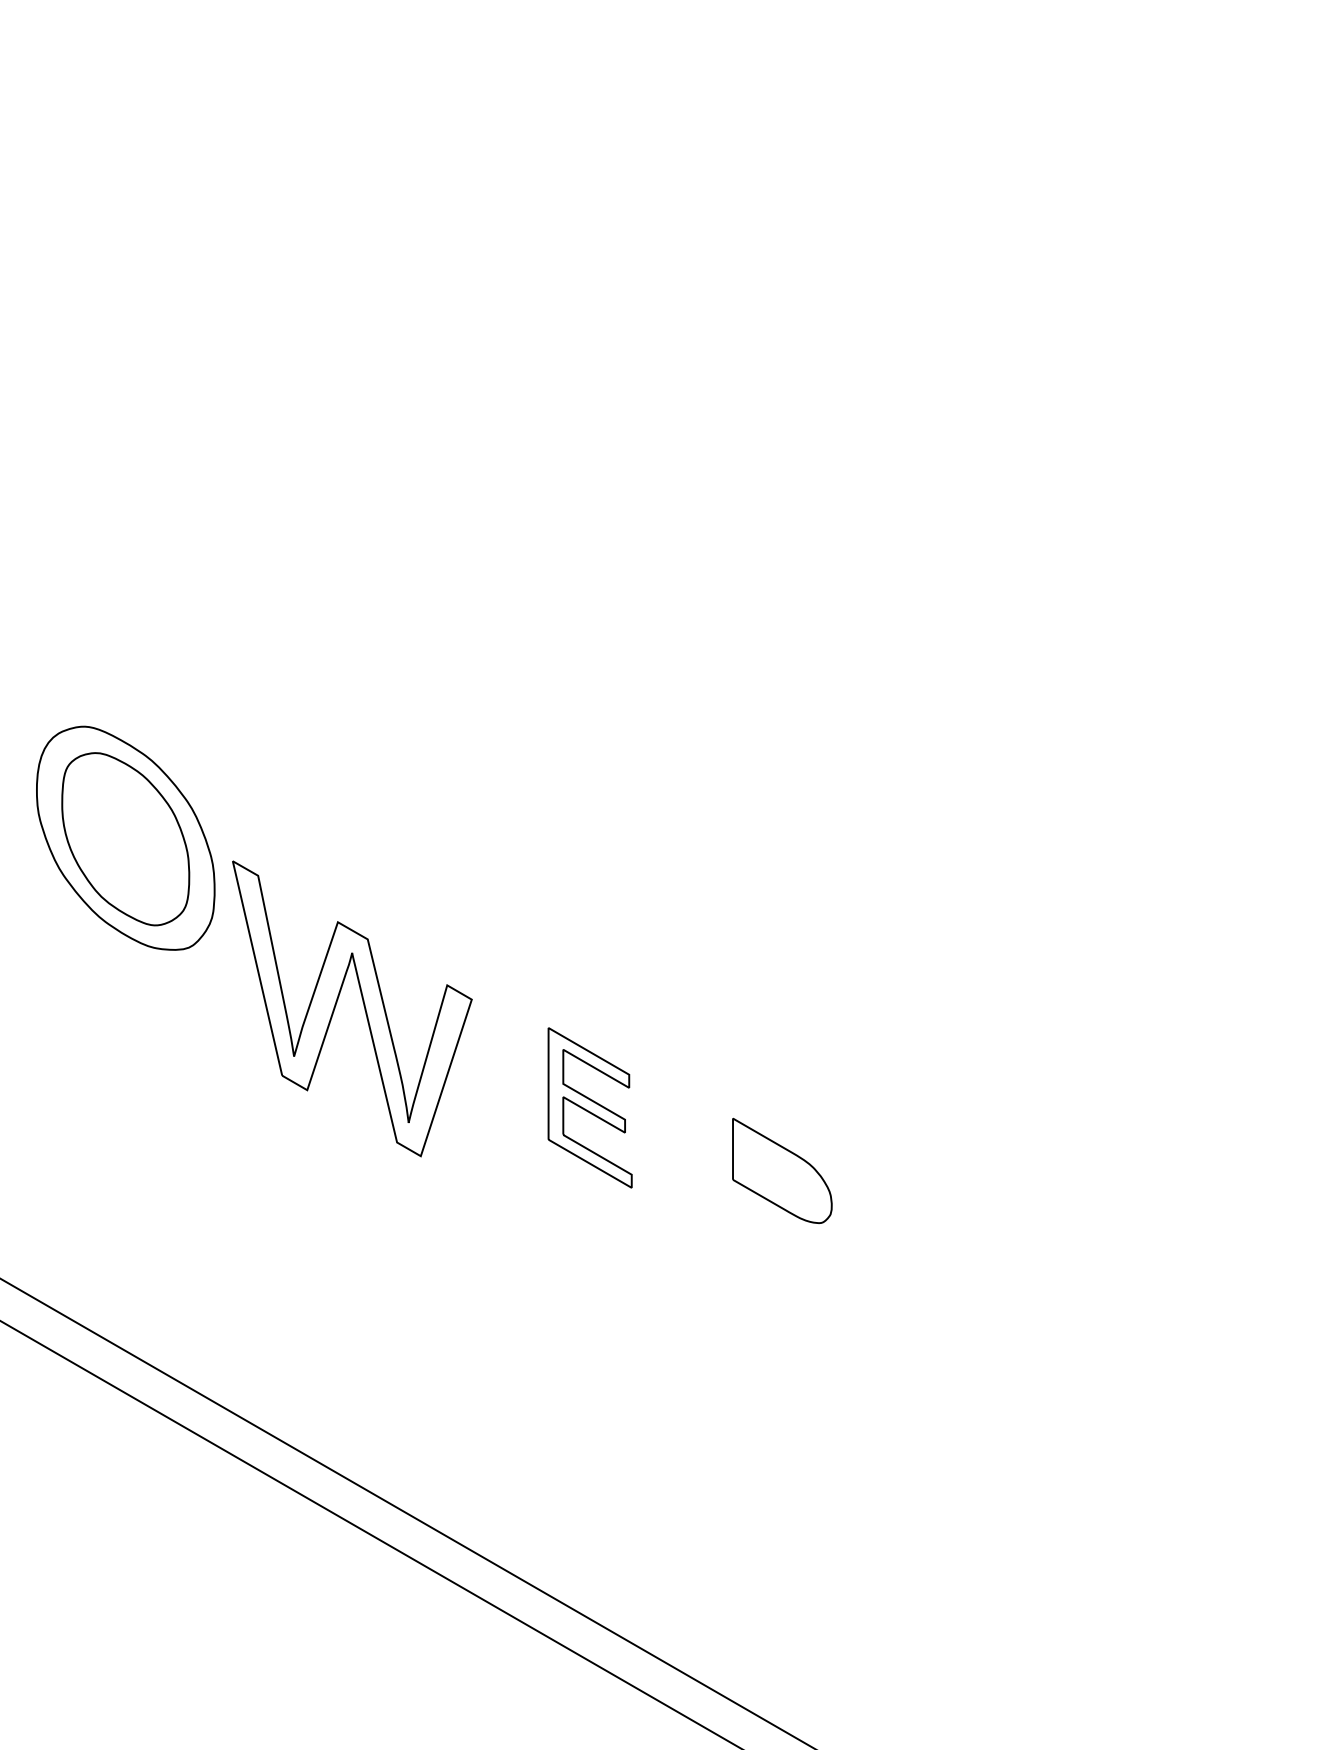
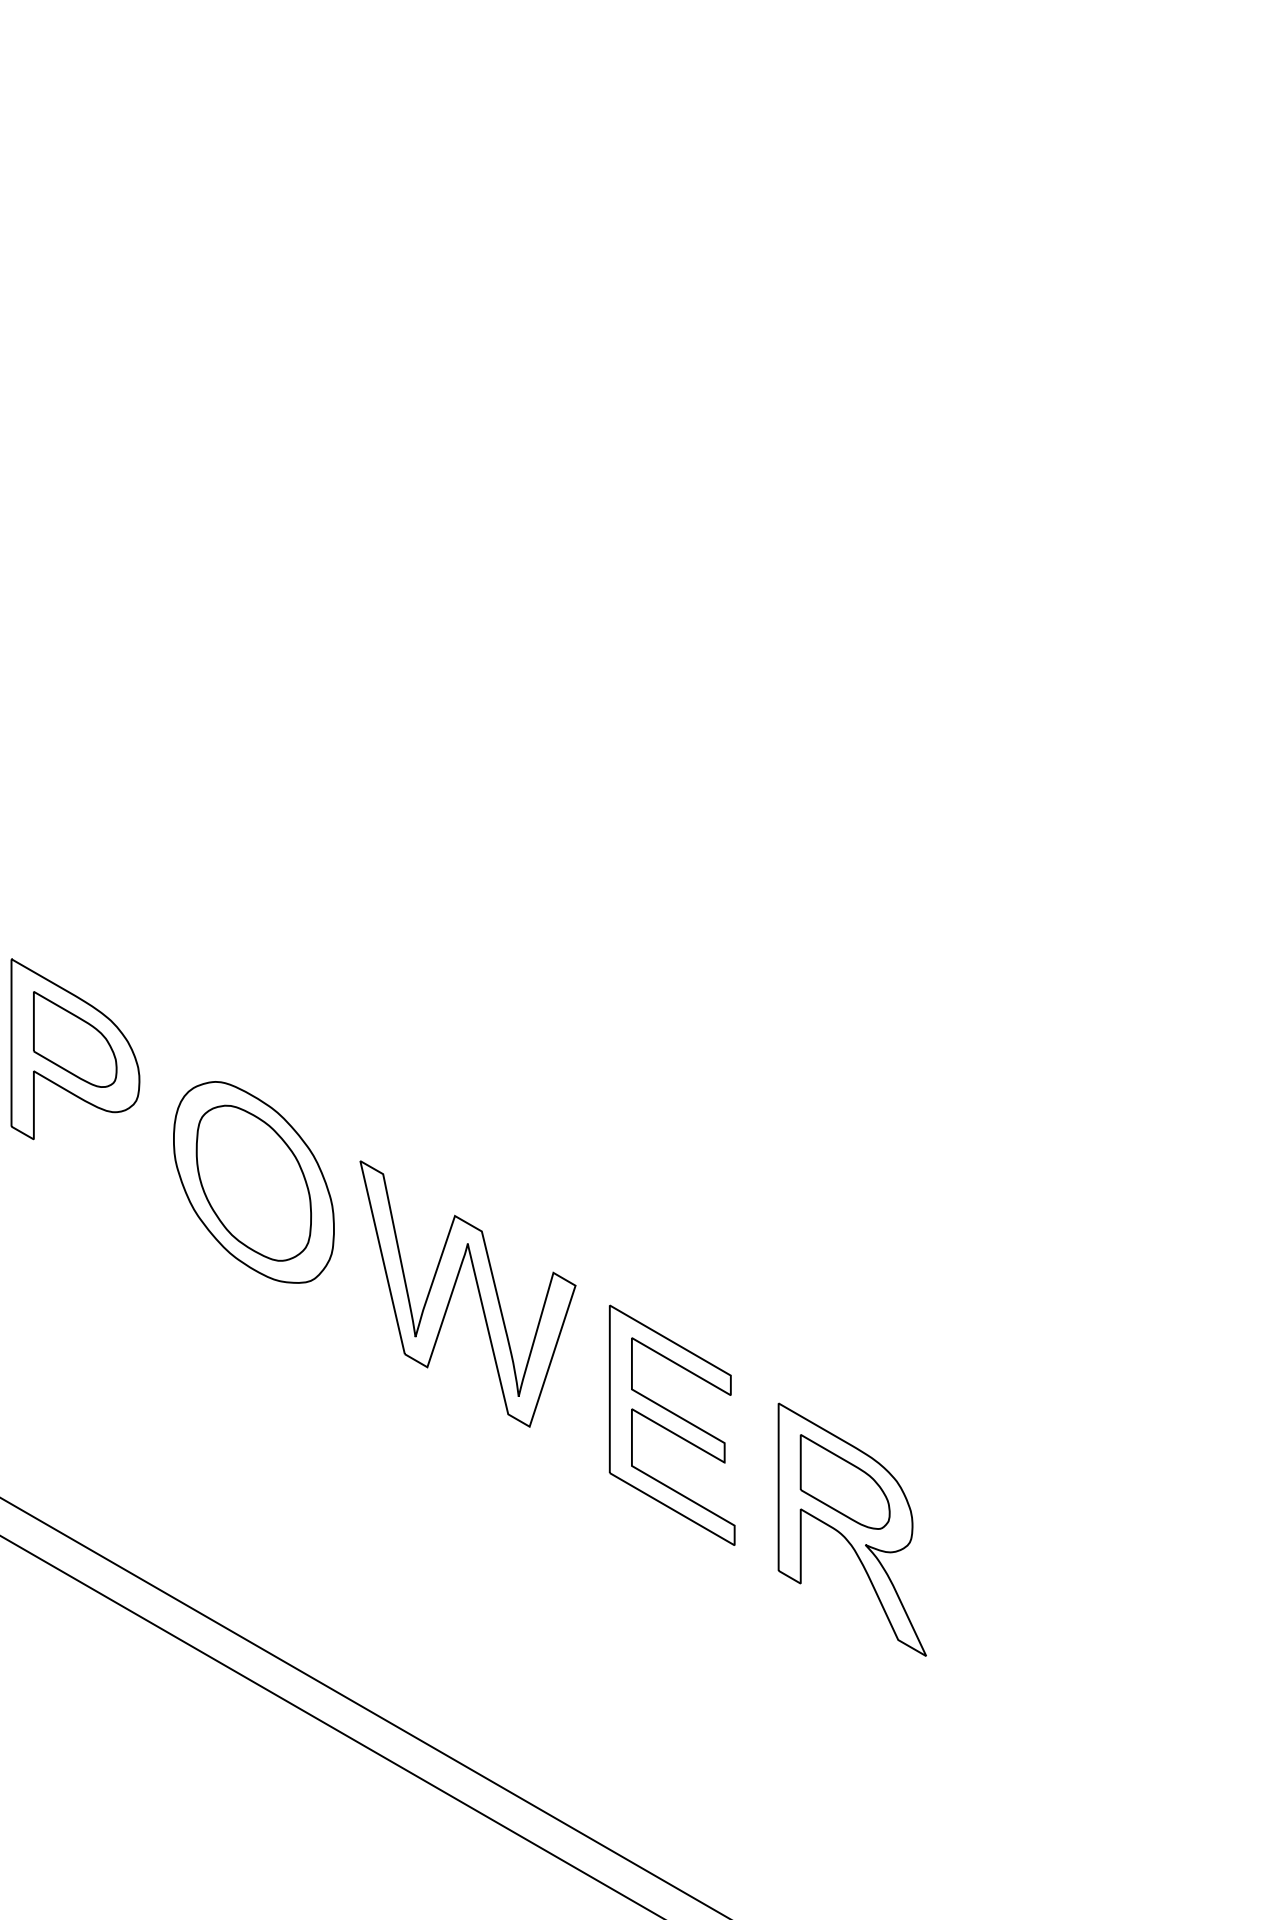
part: (362, 1004) -> (477, 1290), moved
part: (589, 1107) -> (671, 1424), size x1.67
part: (789, 1223) -> (851, 1529), added

